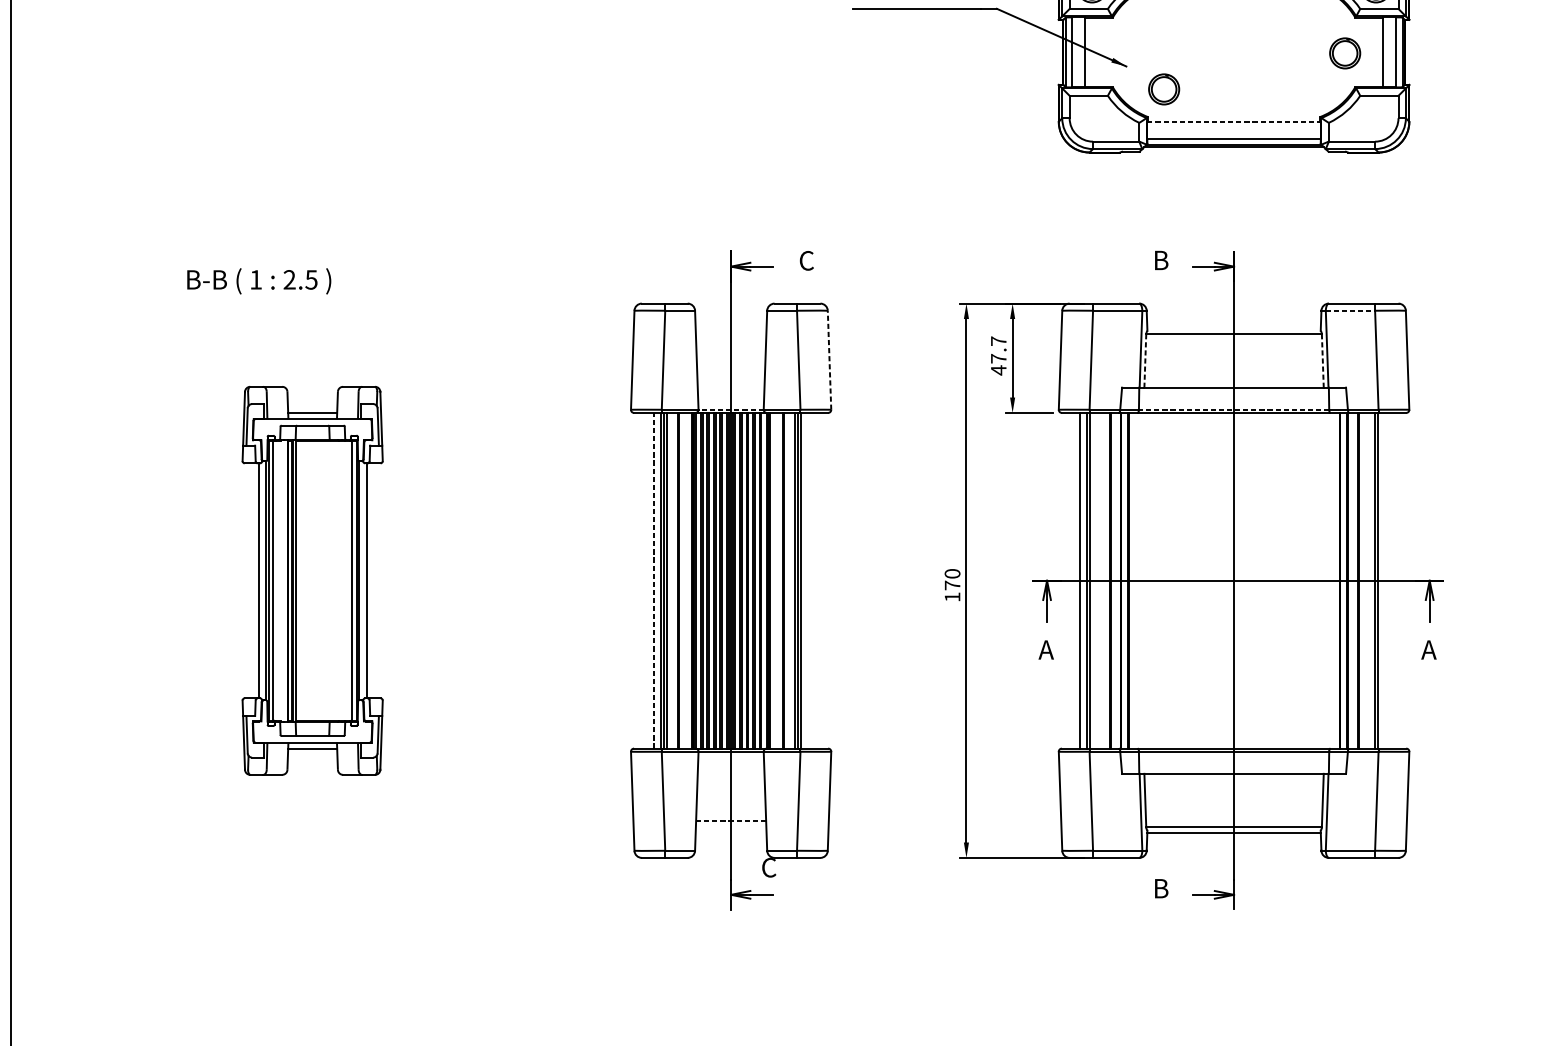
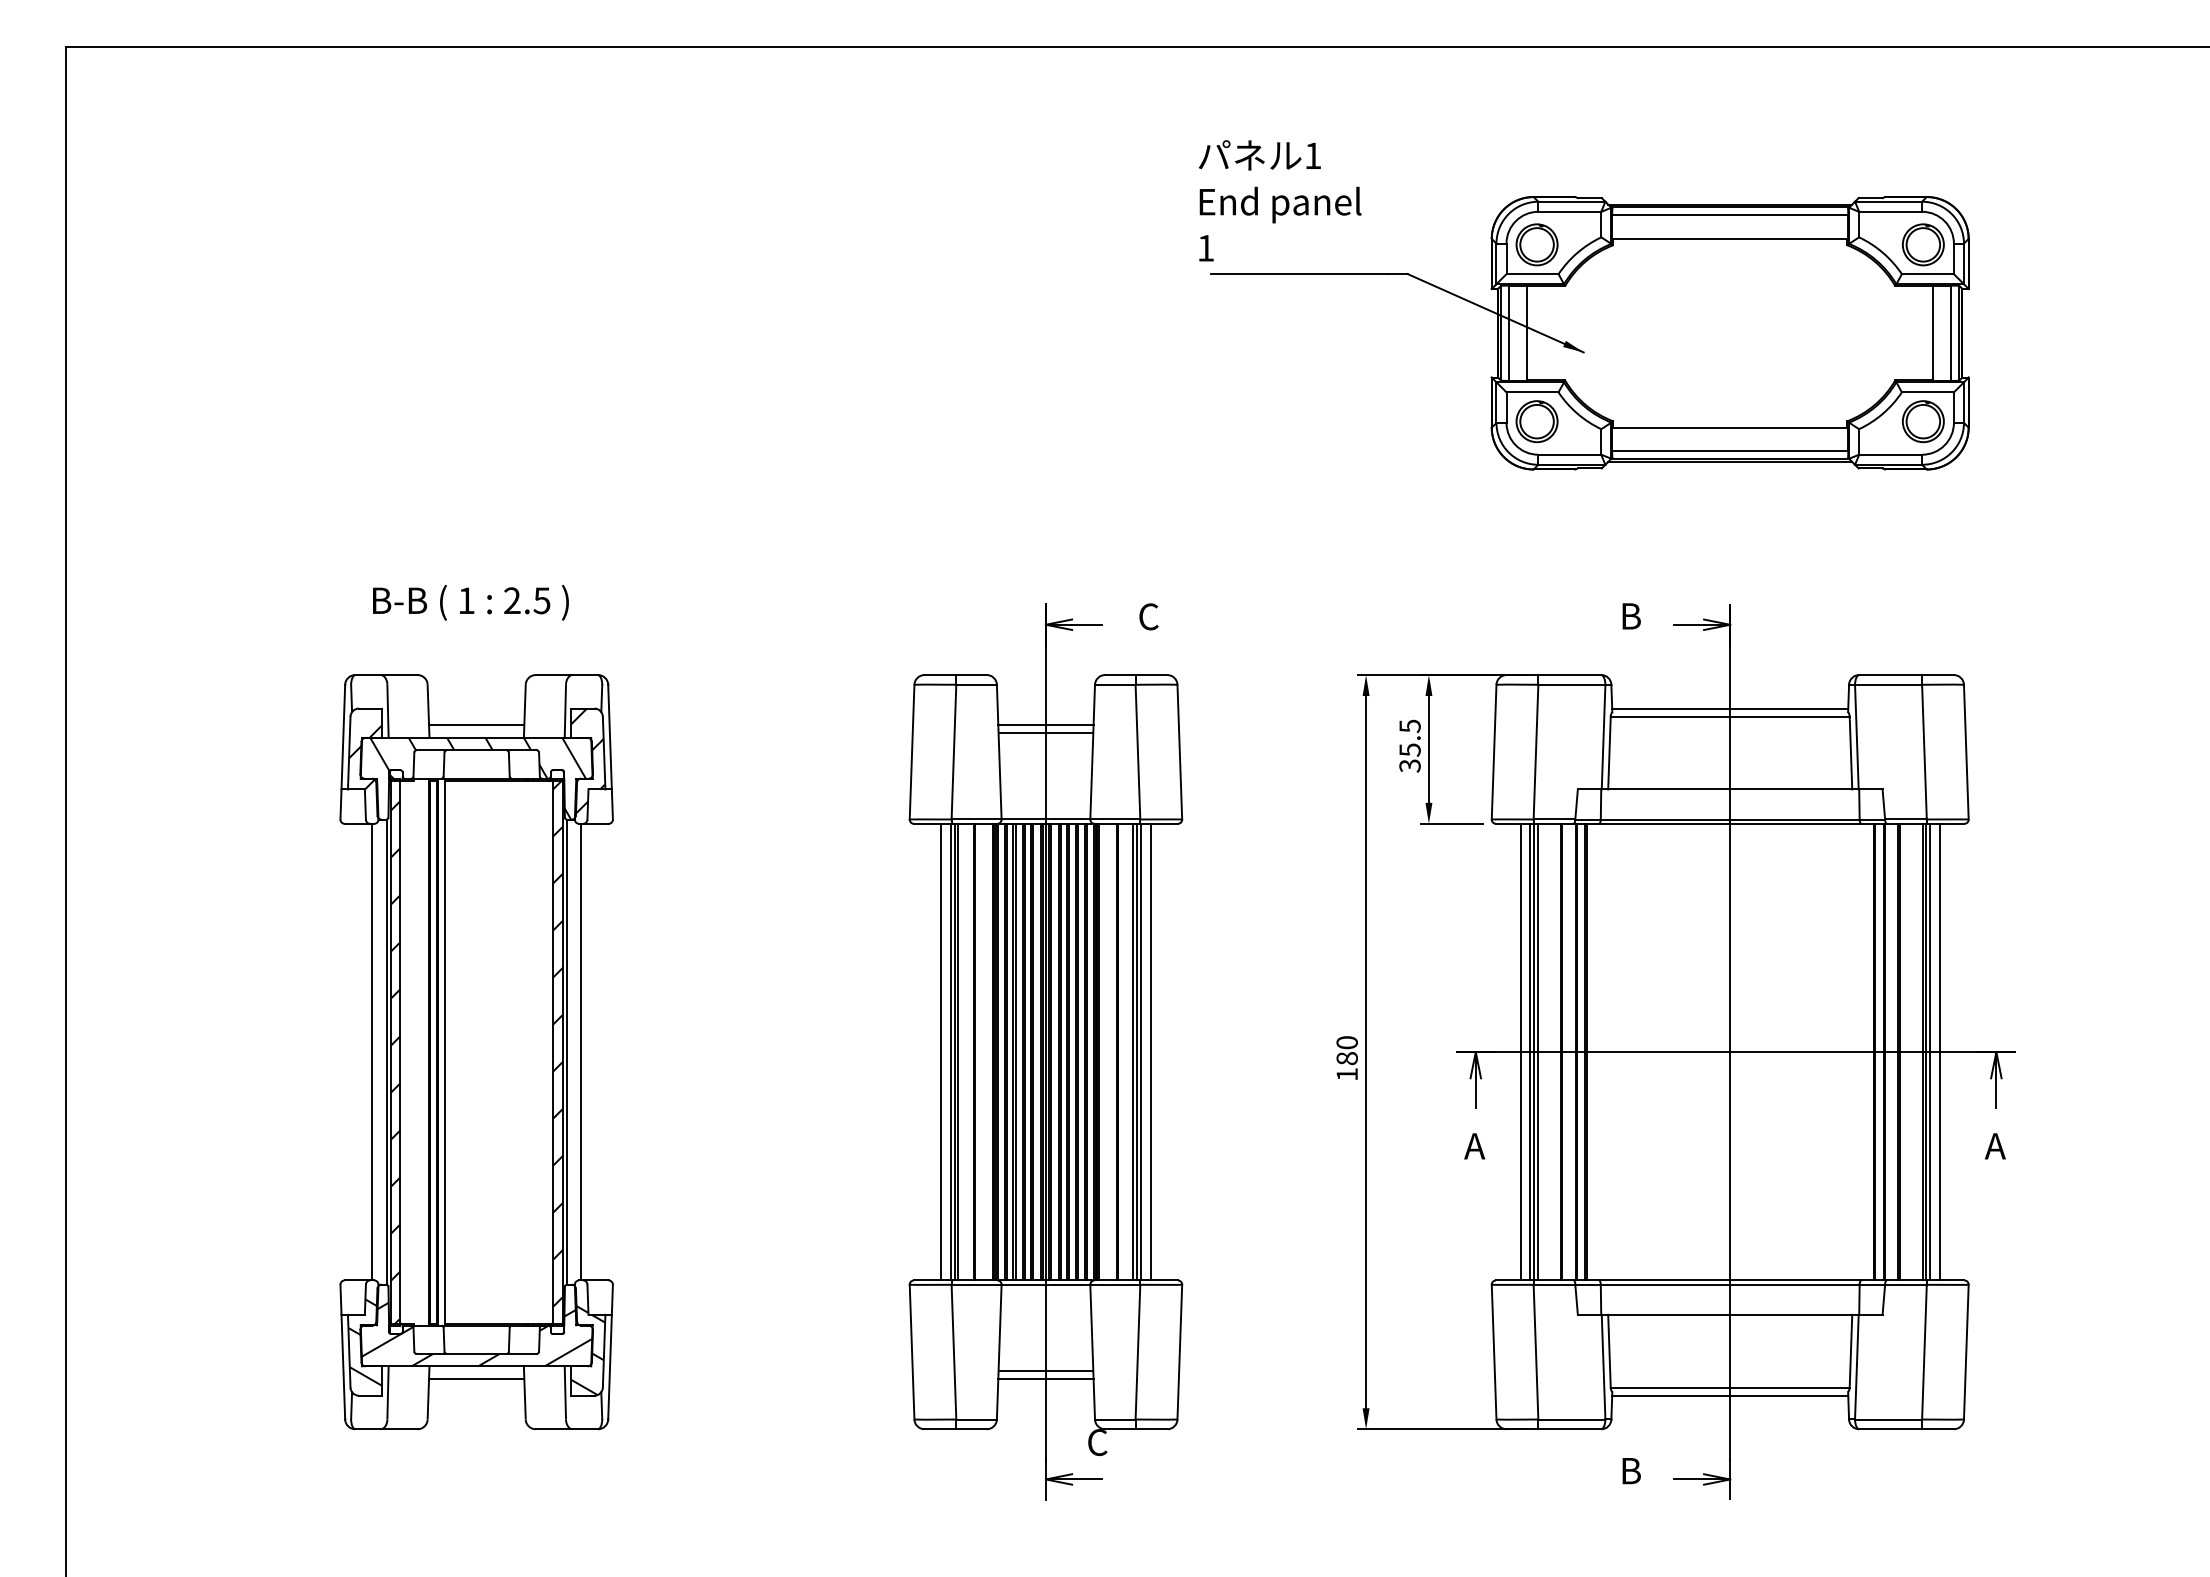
part: (1345, 53) -> (1923, 421), moved
part: (1163, 89) -> (1536, 421), moved
line: (1234, 121) -> (1730, 427), dashed -> solid
text: (258, 281) -> (470, 602), moved
line: (1350, 310) -> (1888, 684), dashed -> solid
line: (1234, 328) -> (1730, 708), added
line: (730, 340) -> (1045, 725), added
line: (730, 346) -> (1045, 733), added
text: (998, 356) -> (1409, 746), 47.7 -> 35.5
line: (829, 359) -> (1179, 751), dashed -> solid
line: (1145, 361) -> (1609, 753), dashed -> solid
line: (1322, 361) -> (1850, 753), dashed -> solid
line: (730, 409) -> (1045, 819), dashed -> solid
line: (1233, 409) -> (1729, 819), dashed -> solid
line: (654, 580) -> (941, 1051), dashed -> solid
line: (807, 580) -> (1150, 1051), added
line: (1092, 580) -> (1537, 1051), added
line: (1381, 580) -> (1930, 1051), added
line: (1387, 580) -> (1939, 1051), added
part: (312, 581) -> (476, 1052), size x1.43
text: (952, 585) -> (1346, 1058), 170 -> 180
line: (730, 814) -> (1045, 1370), added
line: (730, 820) -> (1045, 1378), dashed -> solid

